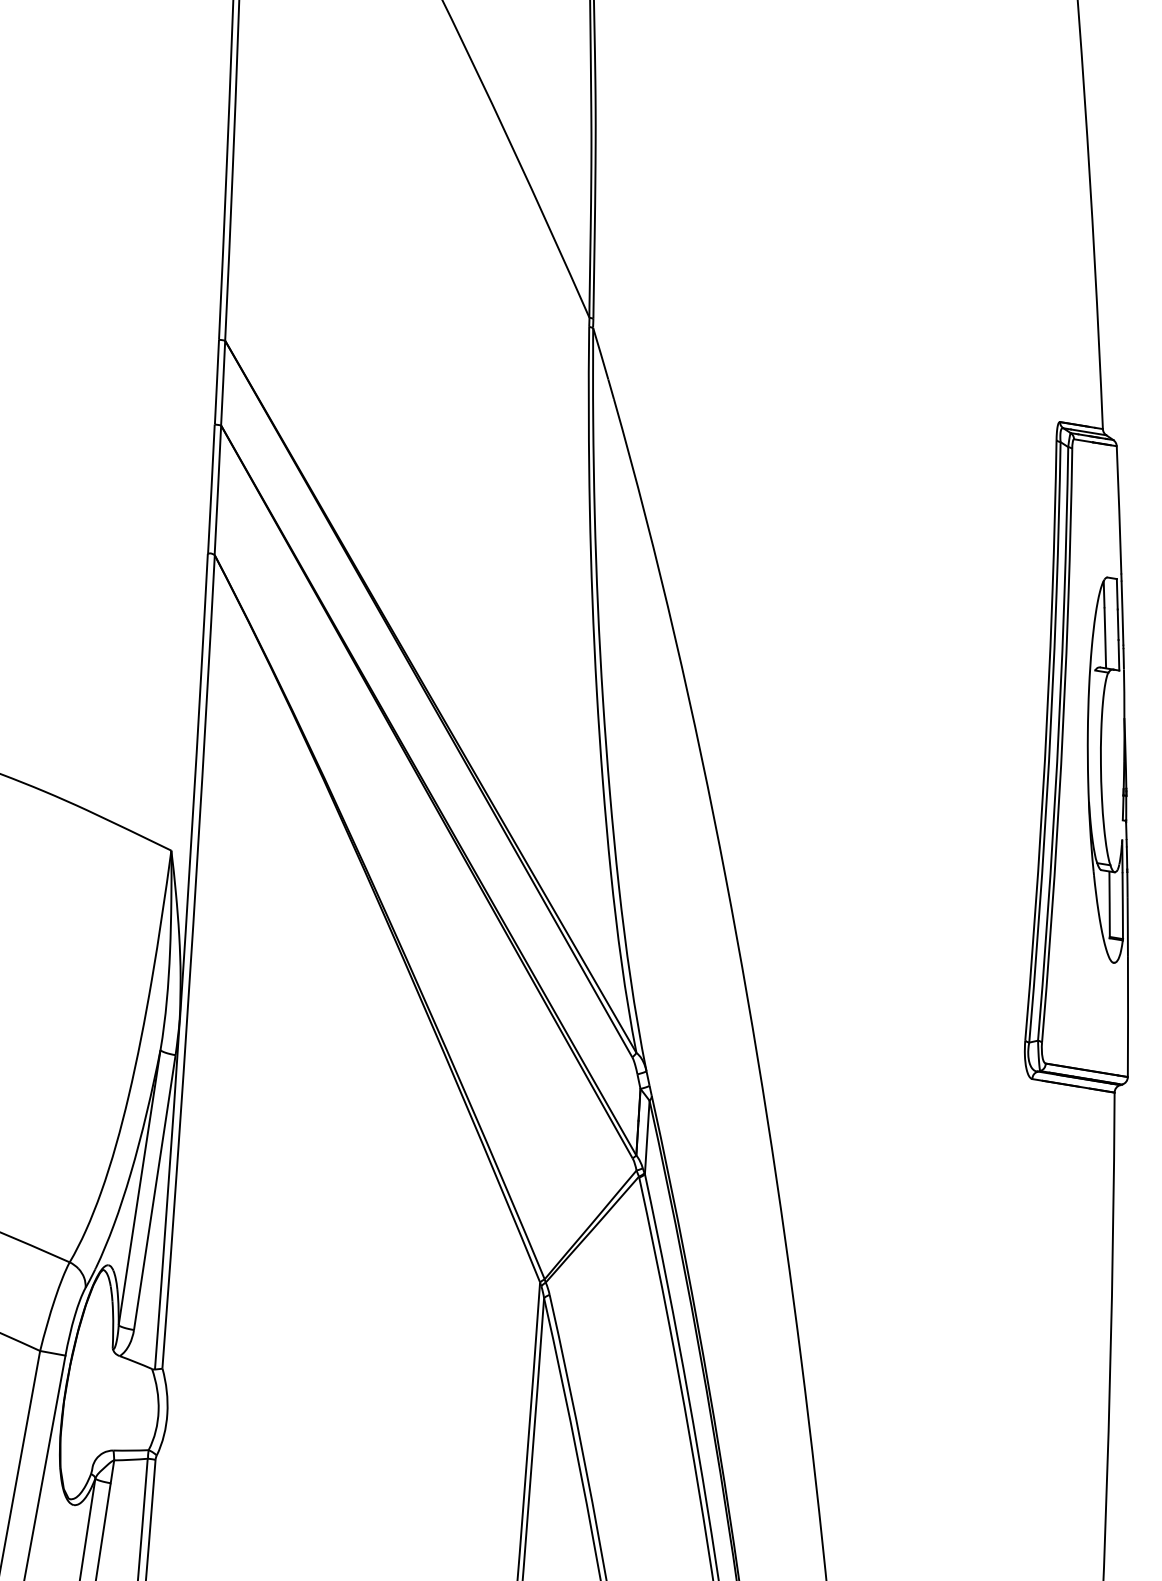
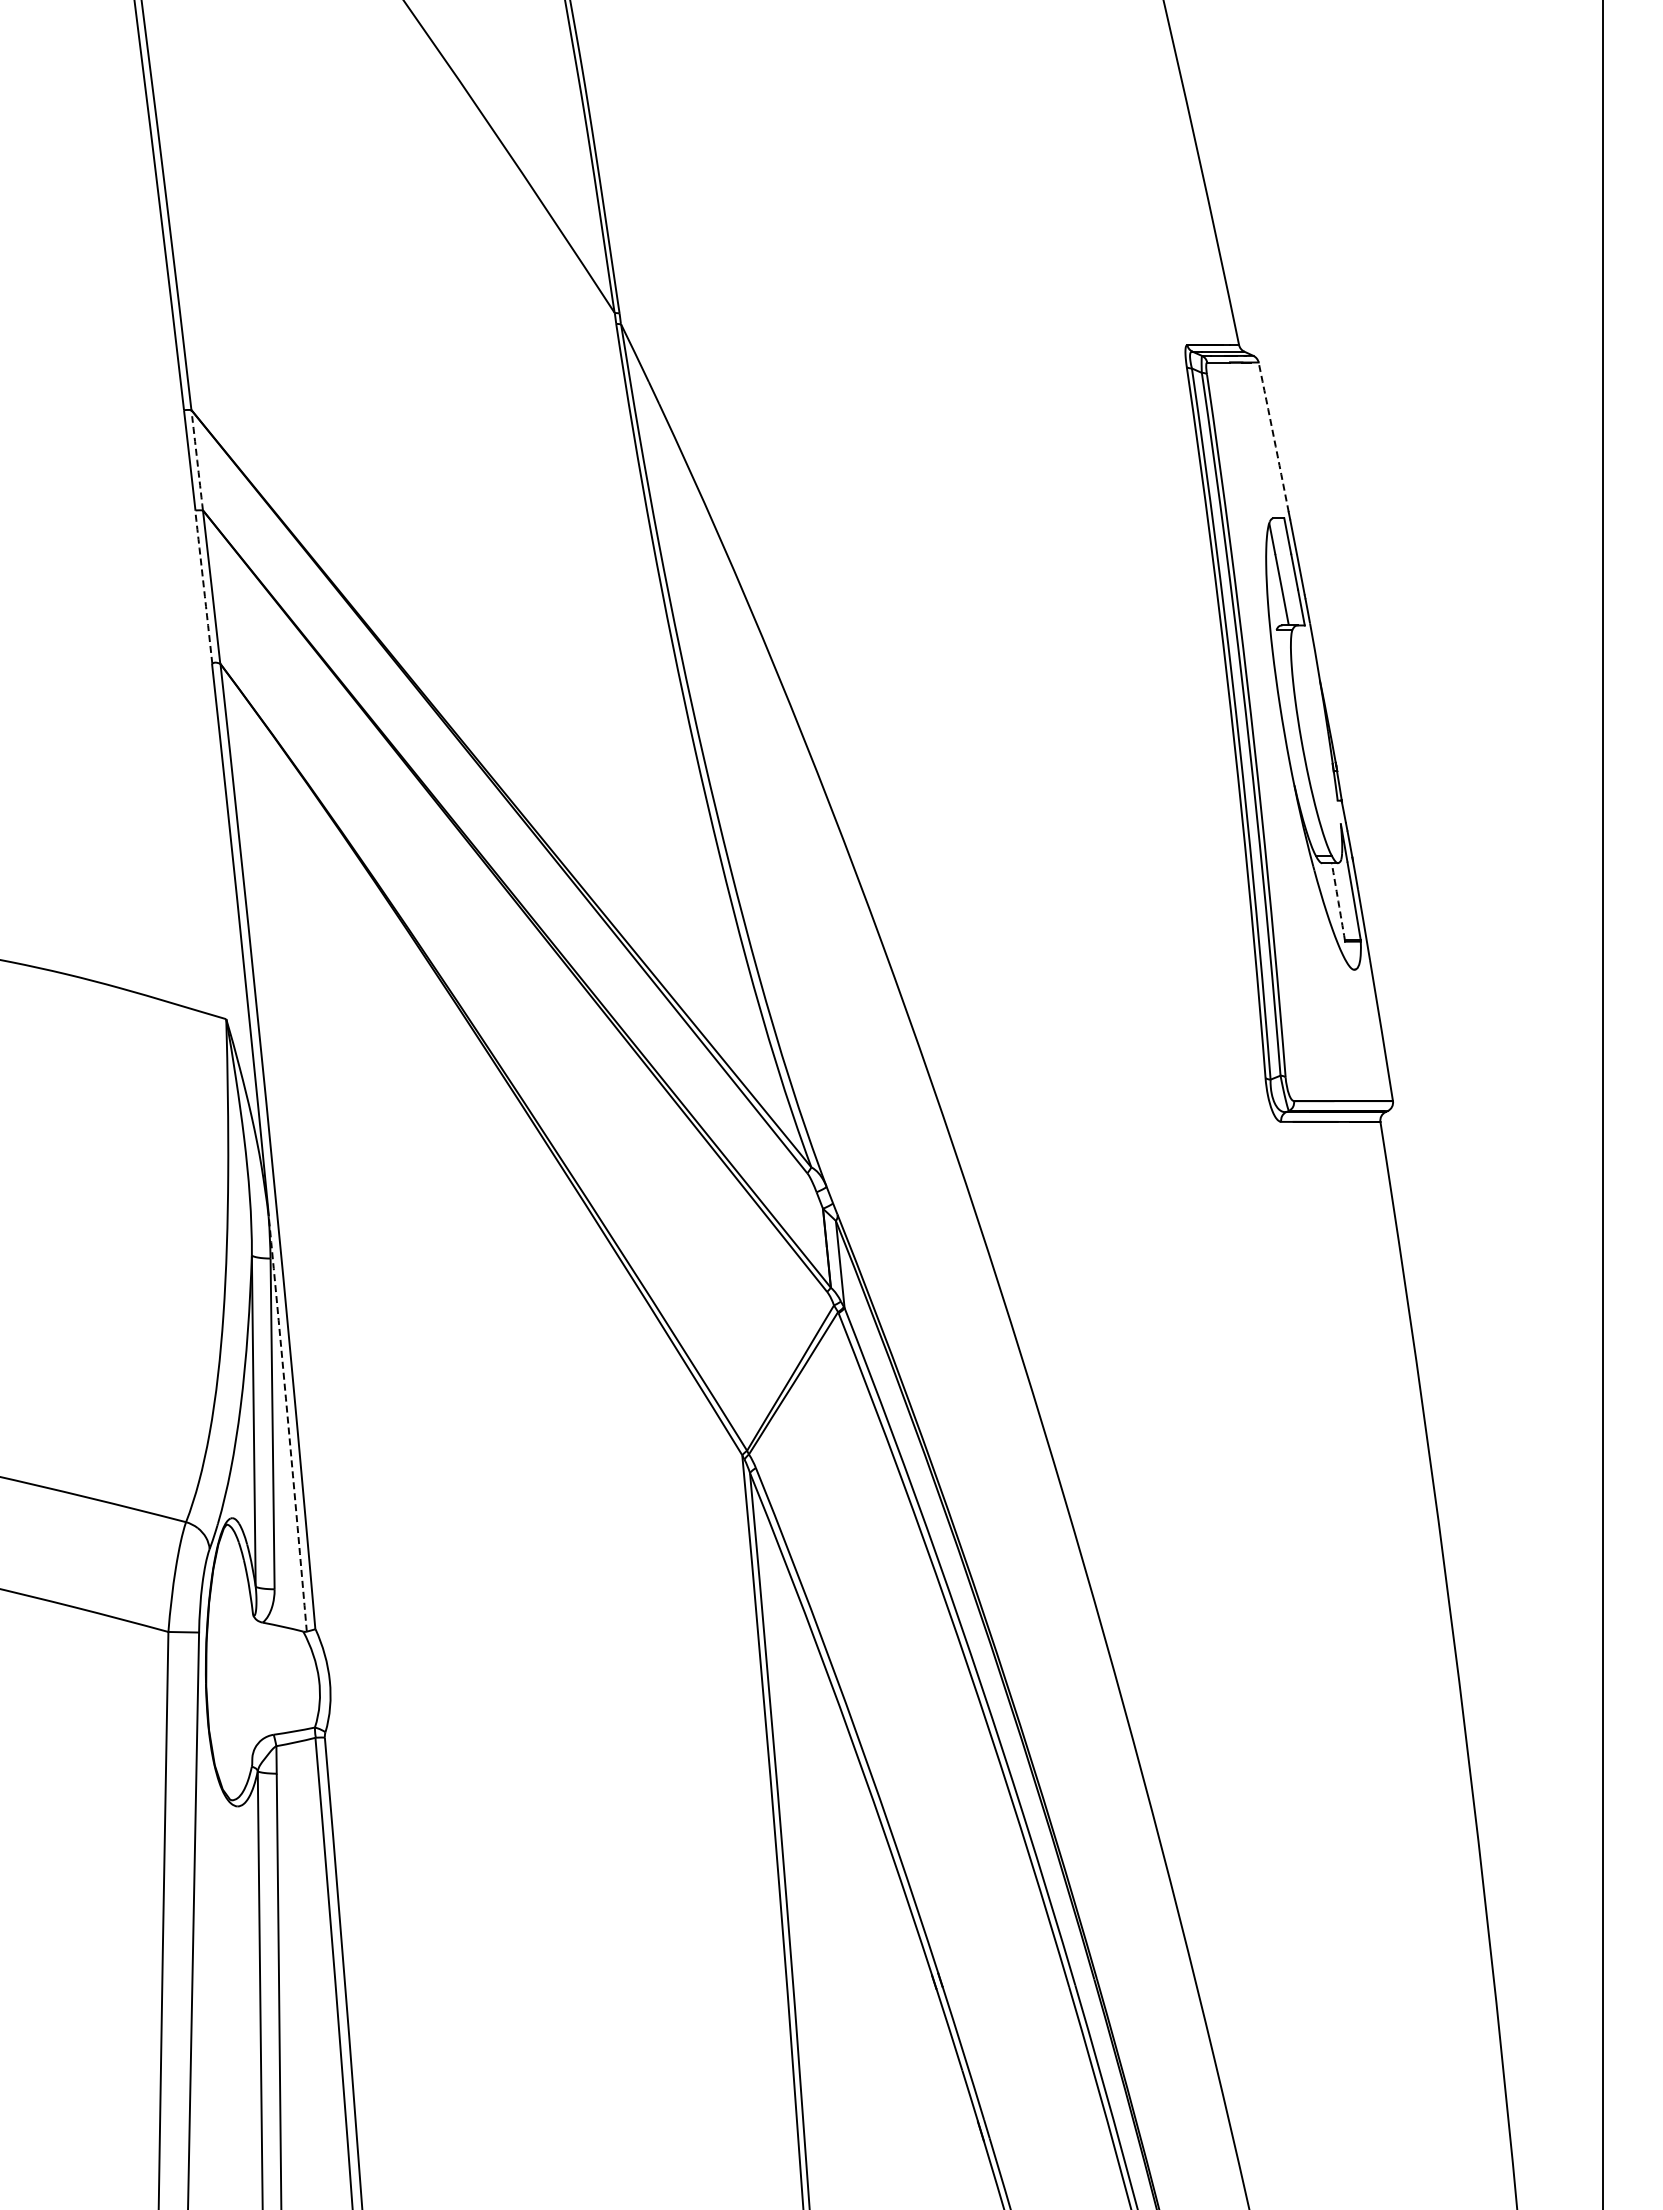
arc: (223, 383) -> (197, 460), solid -> dashed
arc: (211, 489) -> (203, 587), solid -> dashed
arc: (1118, 510) -> (1273, 437), solid -> dashed
arc: (1109, 904) -> (1338, 901), solid -> dashed
arc: (167, 1195) -> (288, 1424), solid -> dashed

